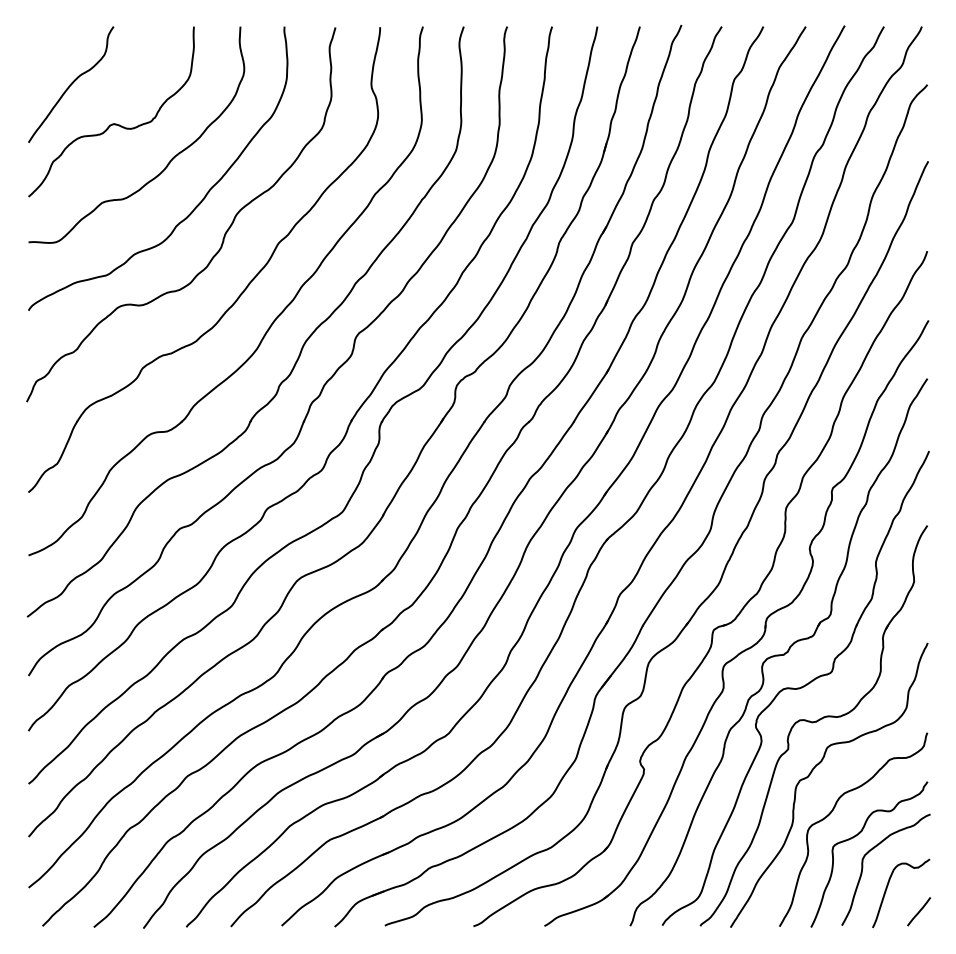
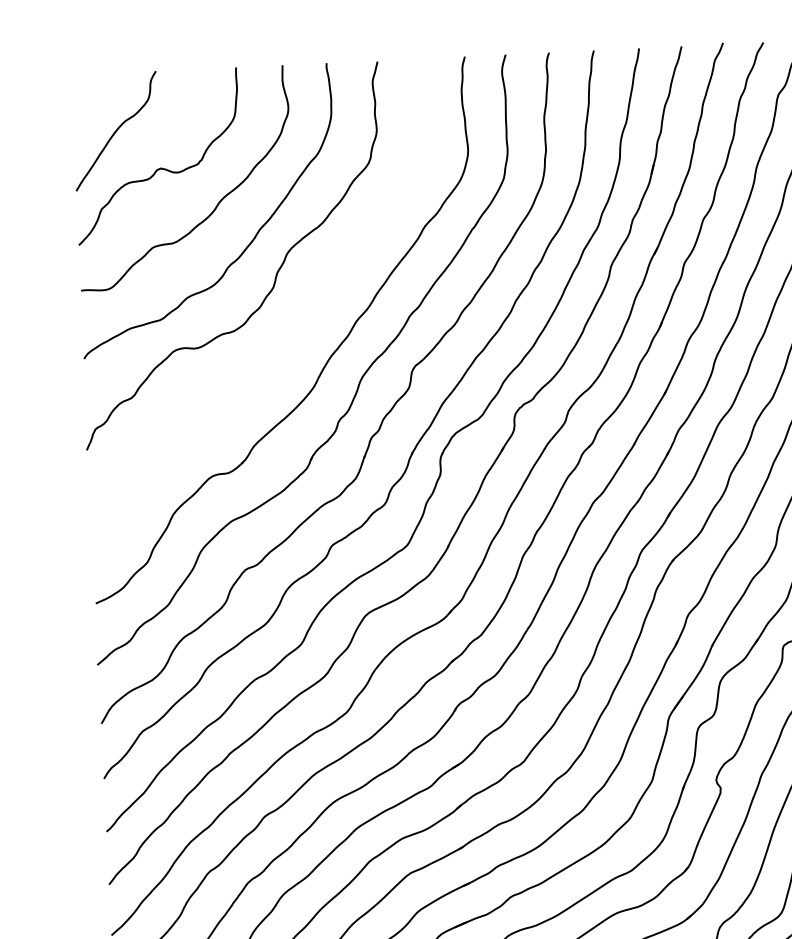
part: (244, 288) -> (298, 326), removed

